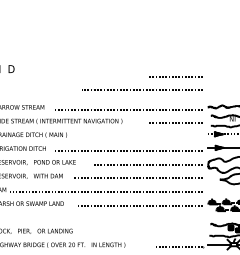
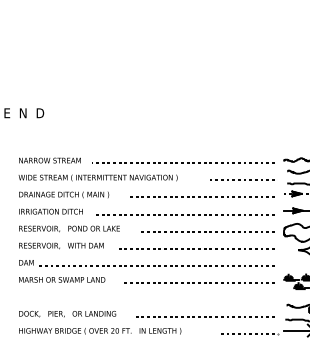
line: (173, 75) -> (240, 121), removed
line: (140, 89) -> (200, 196), moved
line: (144, 233) -> (205, 316), added

